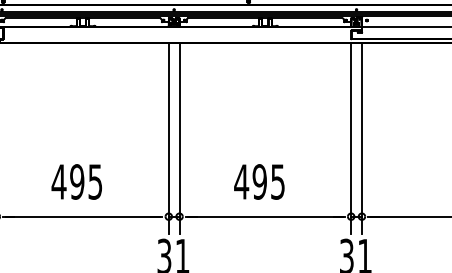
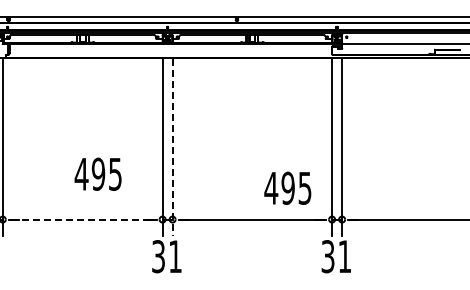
line: (179, 139) -> (172, 147), solid -> dashed
text: (76, 181) -> (97, 173), moved
text: (259, 181) -> (287, 187), moved
line: (82, 216) -> (82, 219), solid -> dashed

